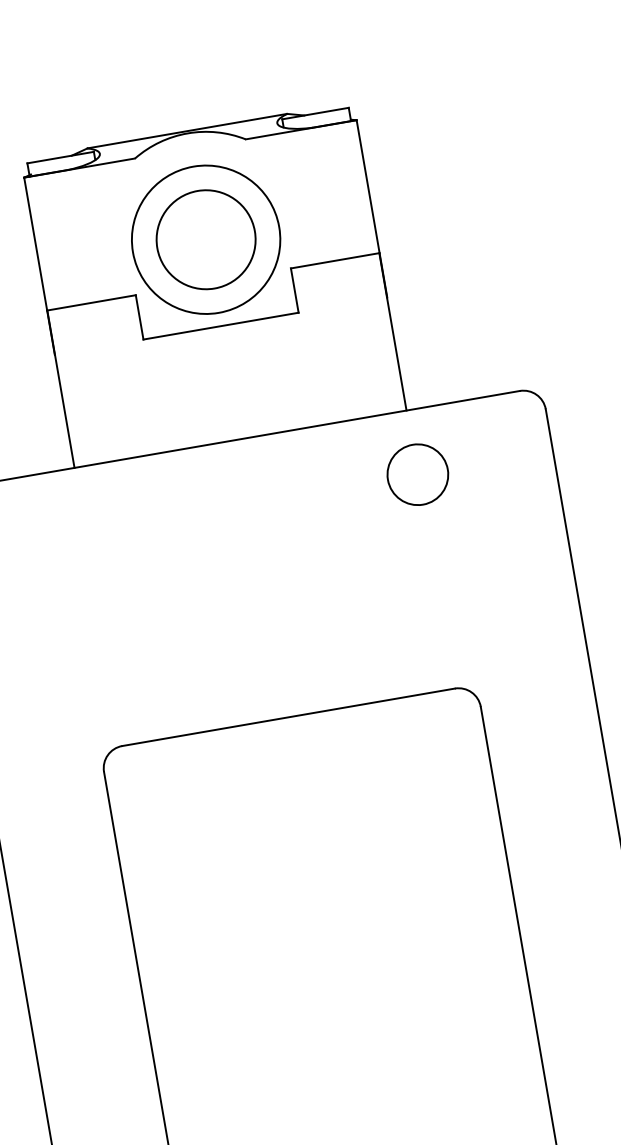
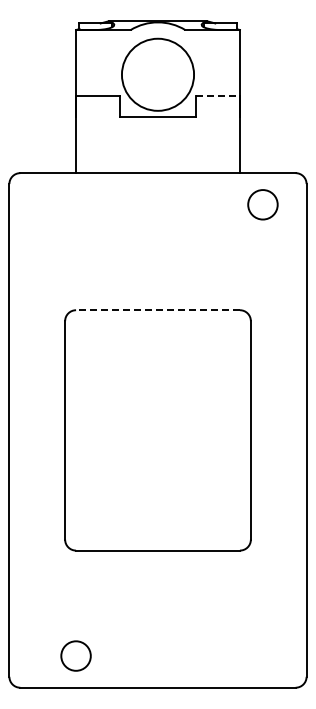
circle: (204, 239) -> (157, 74), removed
line: (336, 260) -> (218, 95), solid -> dashed
circle: (416, 474) -> (262, 204), moved
line: (289, 717) -> (158, 310), solid -> dashed

